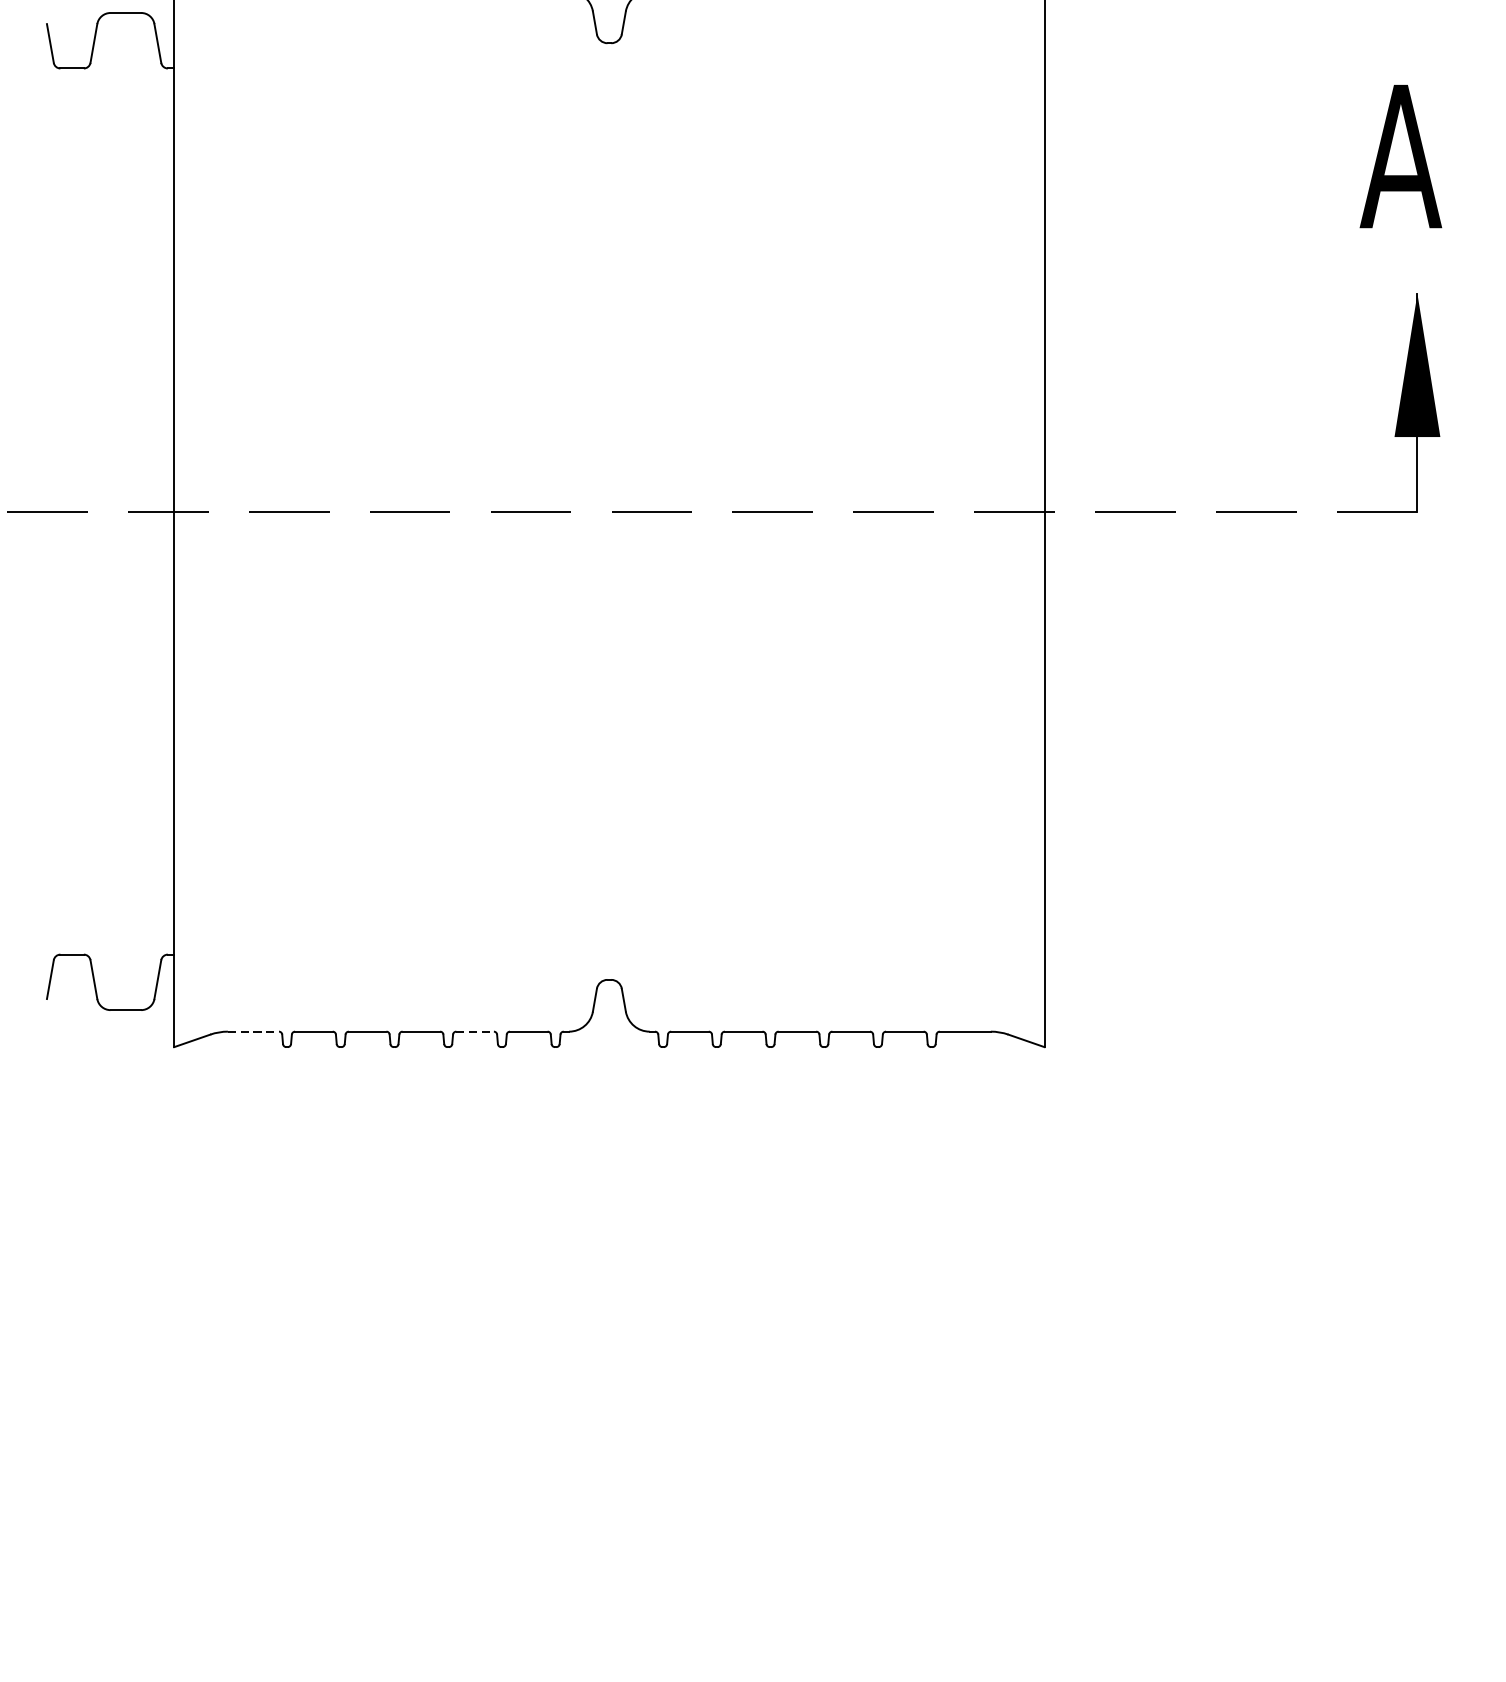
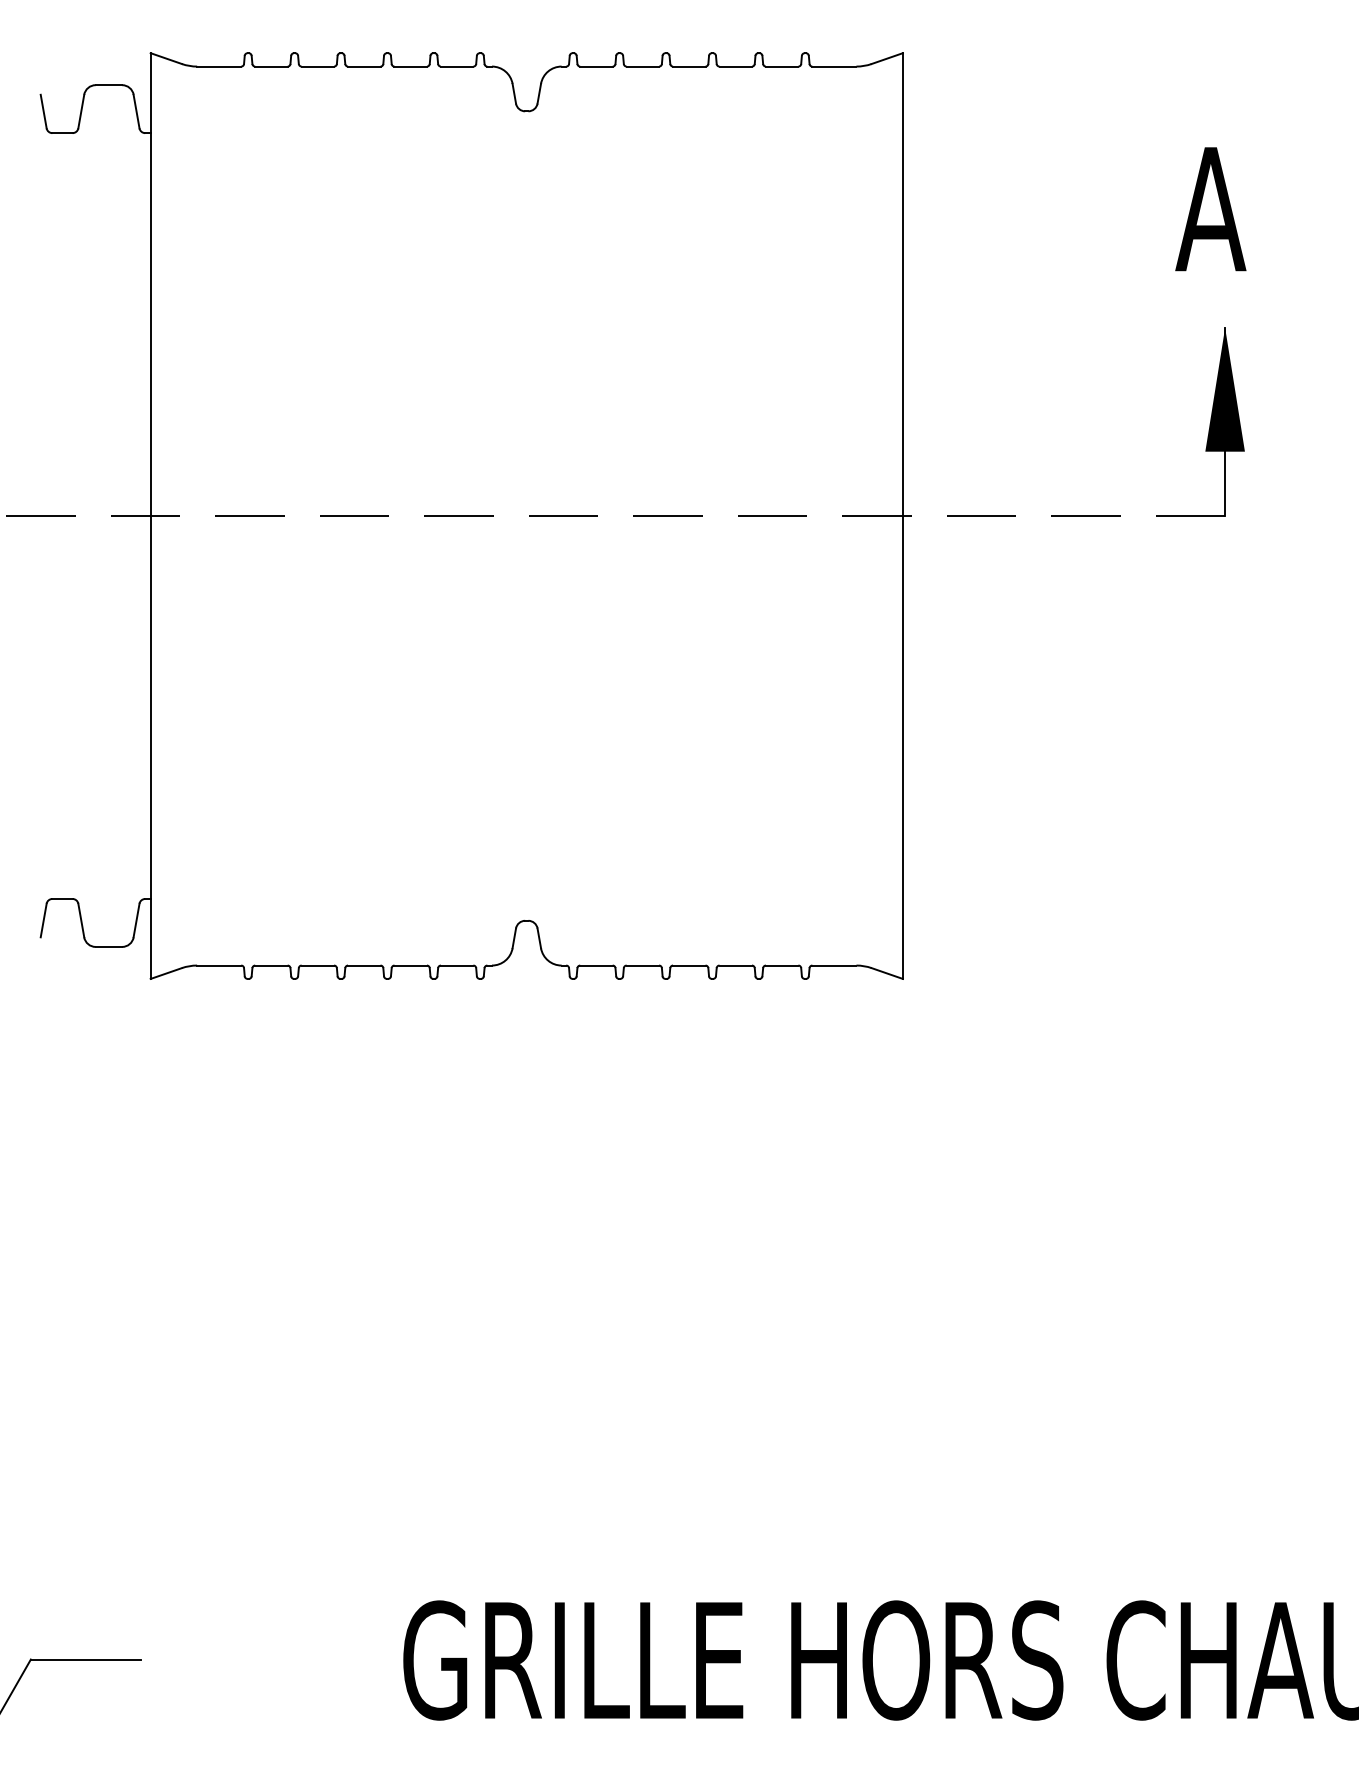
line: (253, 1031) -> (219, 965), dashed -> solid
line: (475, 1031) -> (411, 965), dashed -> solid

